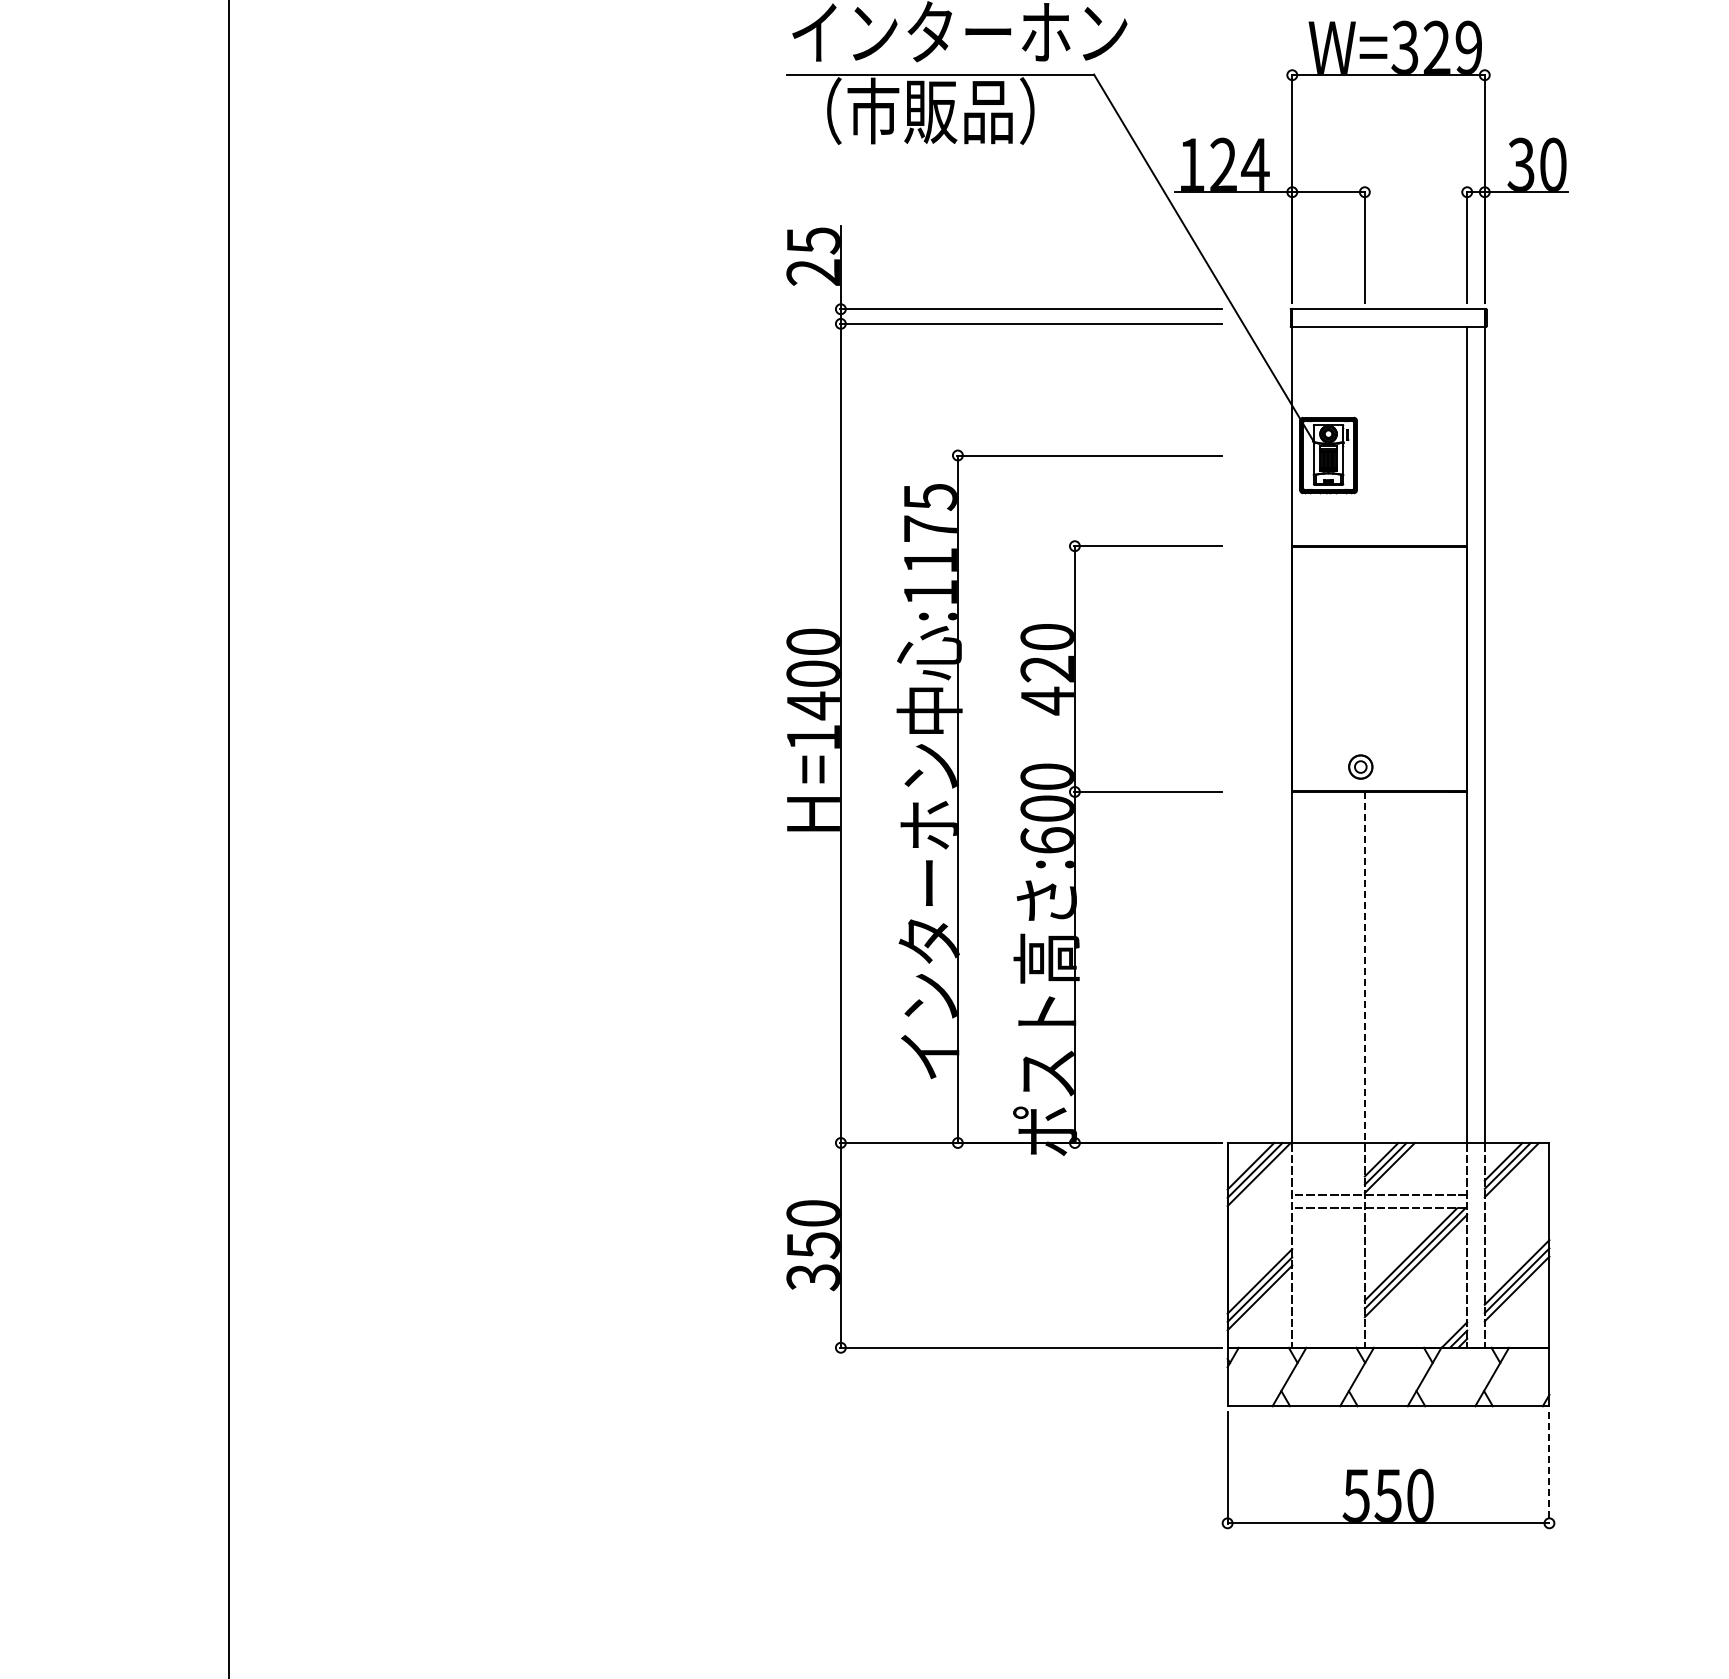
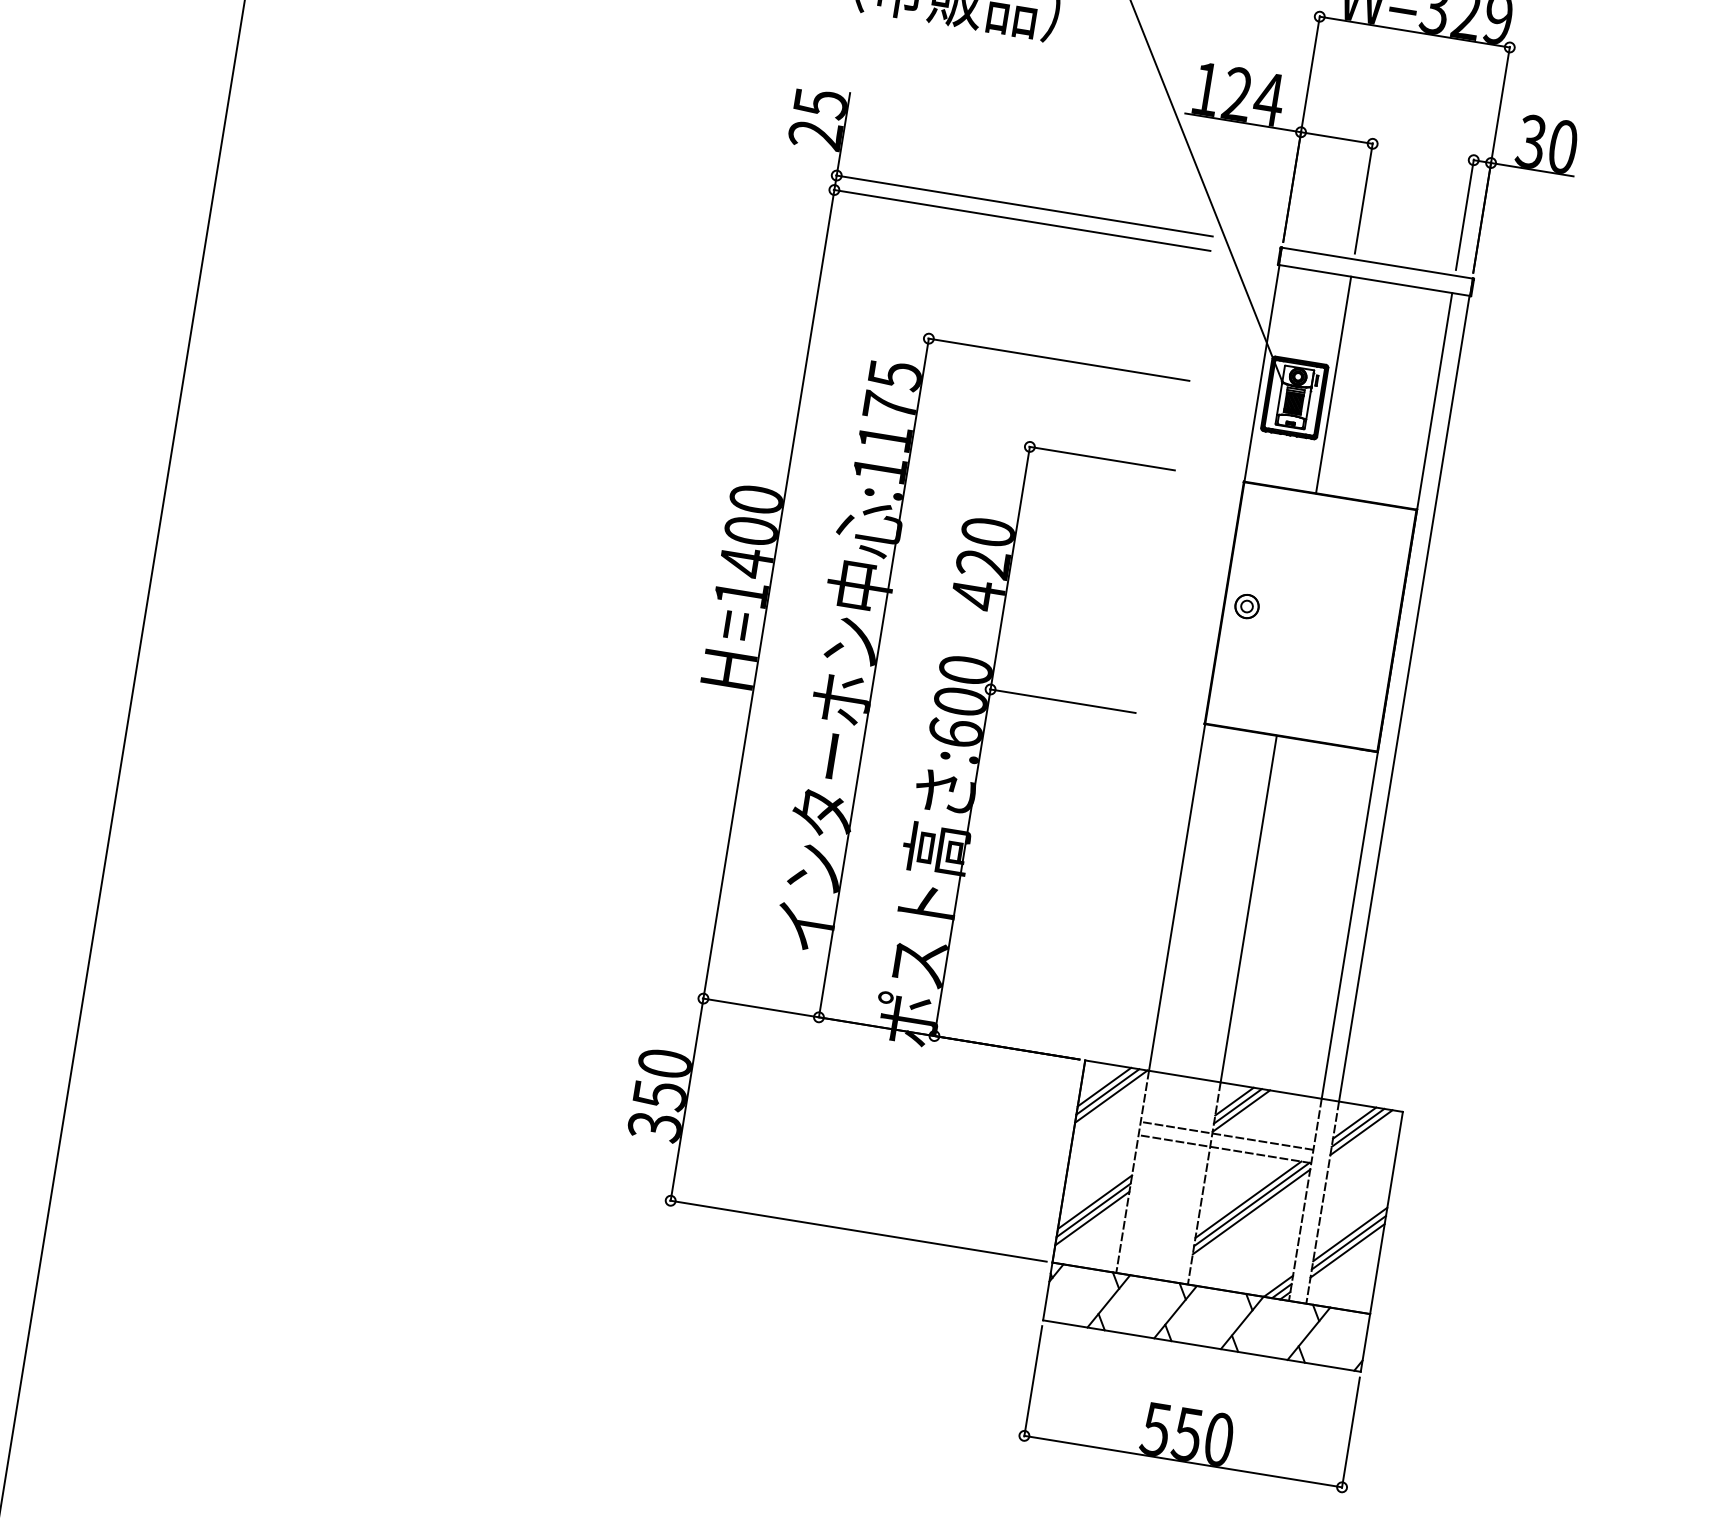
line: (1364, 436) -> (1333, 384), added
part: (1360, 766) -> (1246, 605), moved
line: (1364, 967) -> (1248, 909), dashed -> solid
line: (1549, 1468) -> (1350, 1433), dashed -> solid

